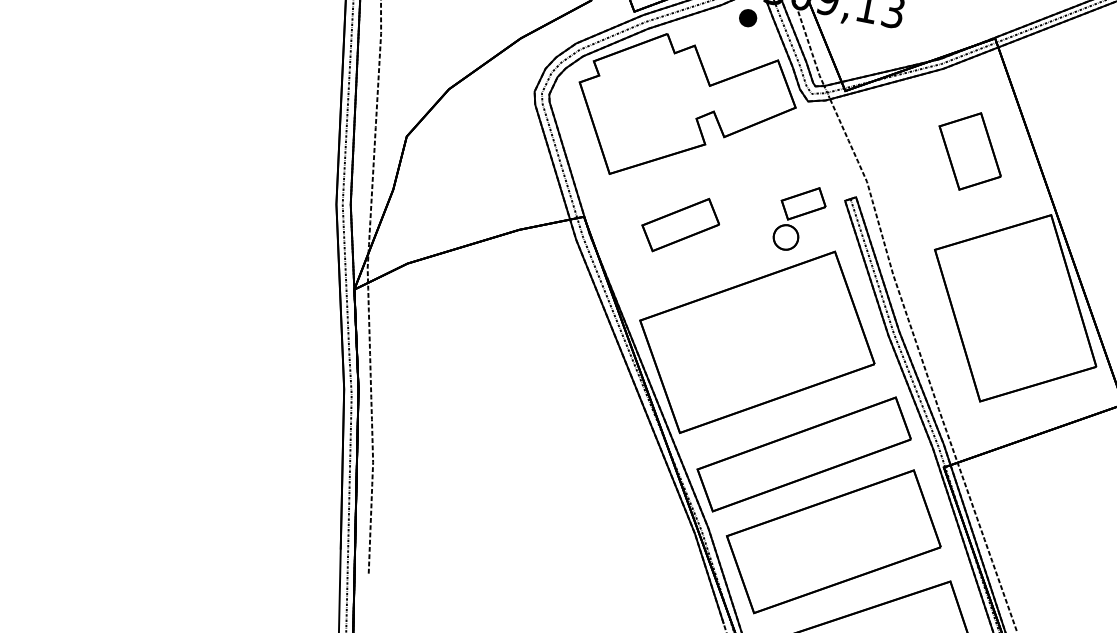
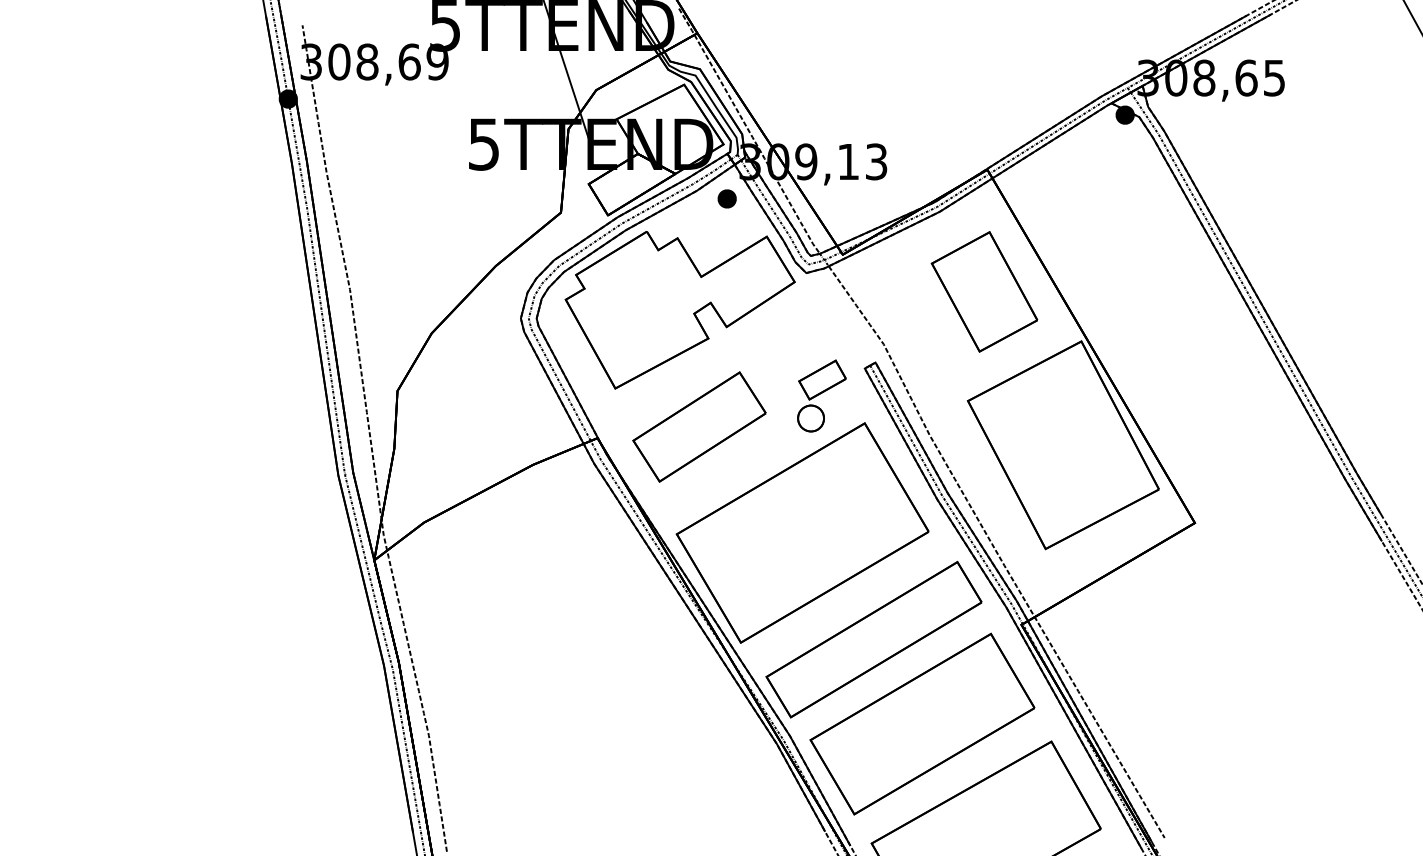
part: (970, 151) -> (984, 291), size x1.43
part: (680, 224) -> (699, 426), size x1.67

